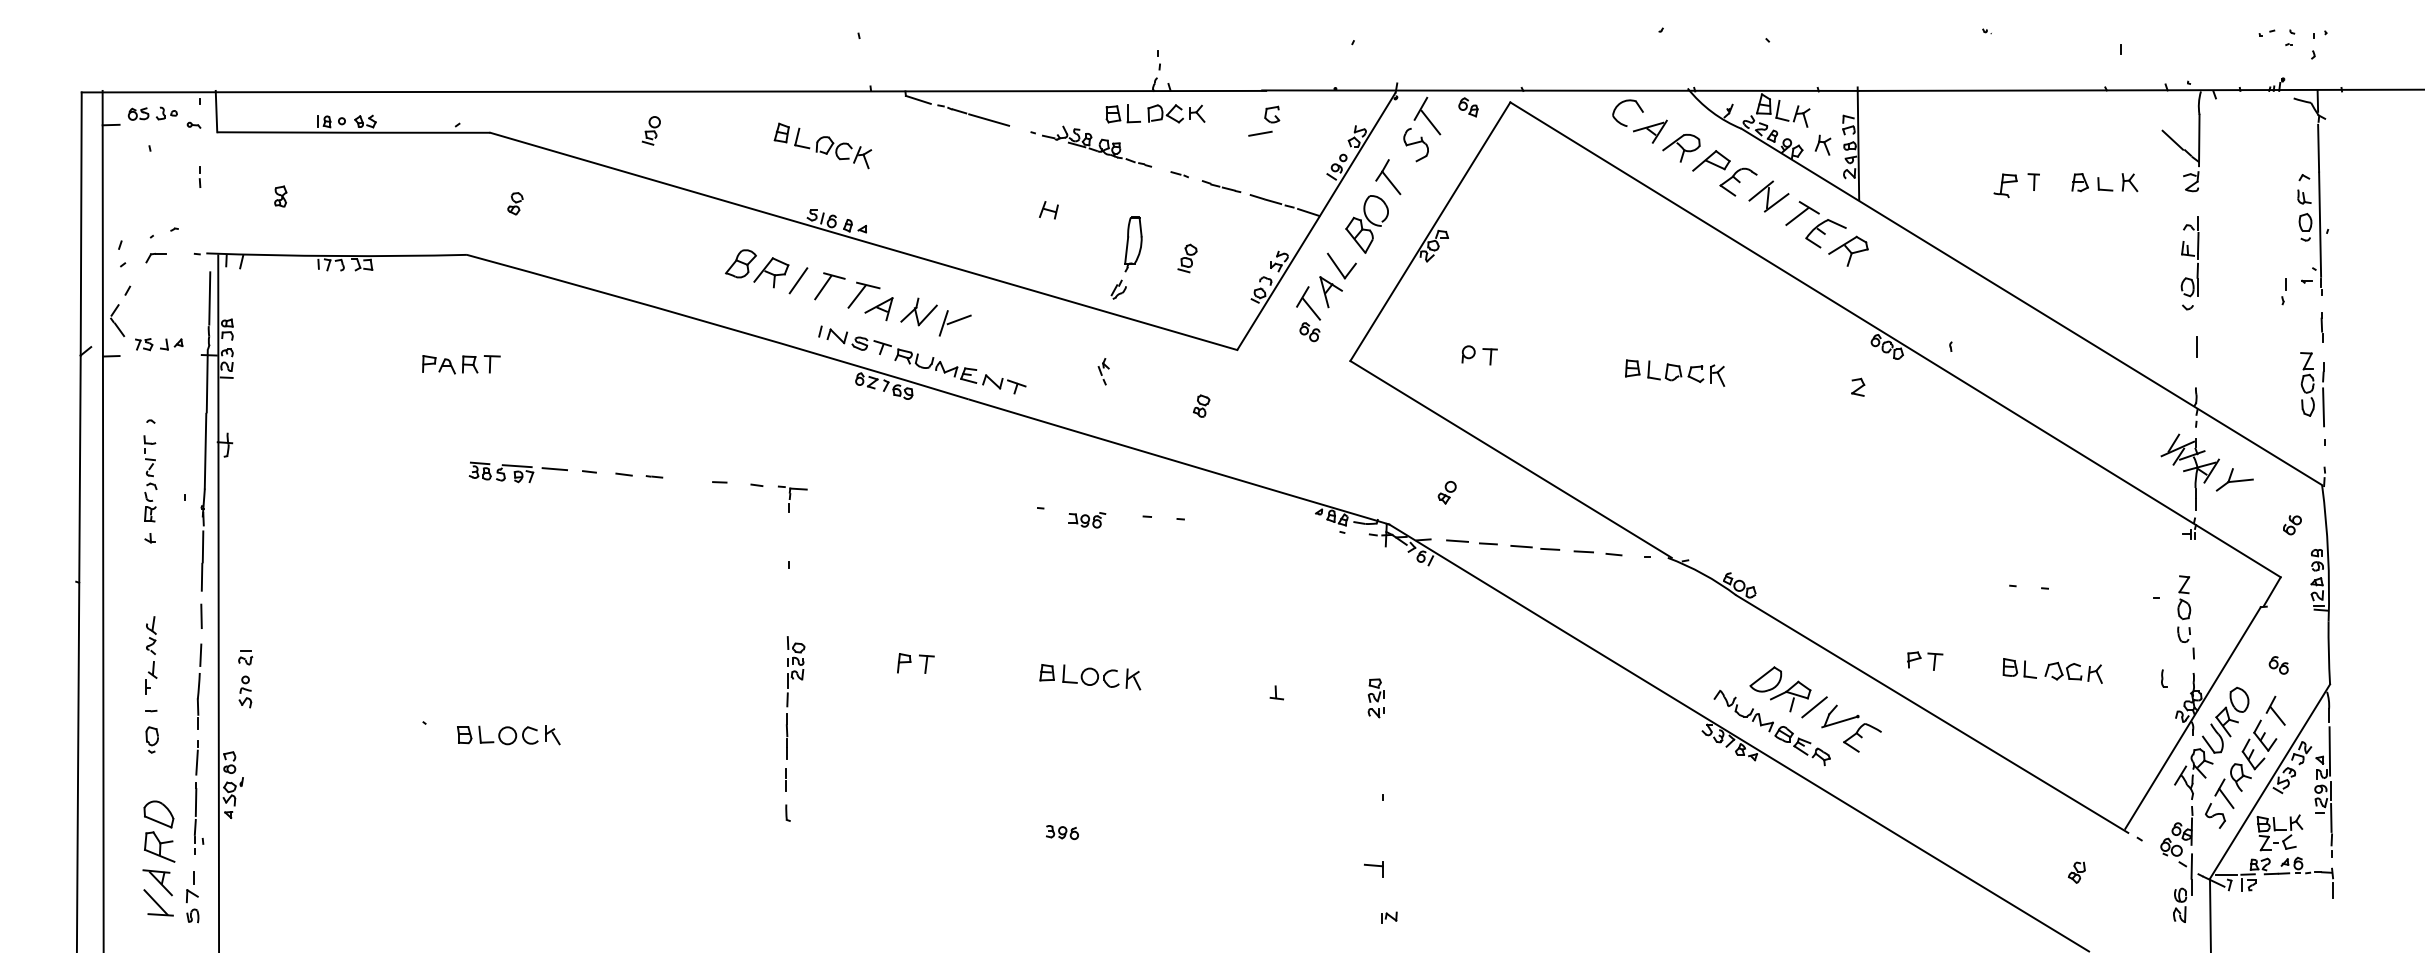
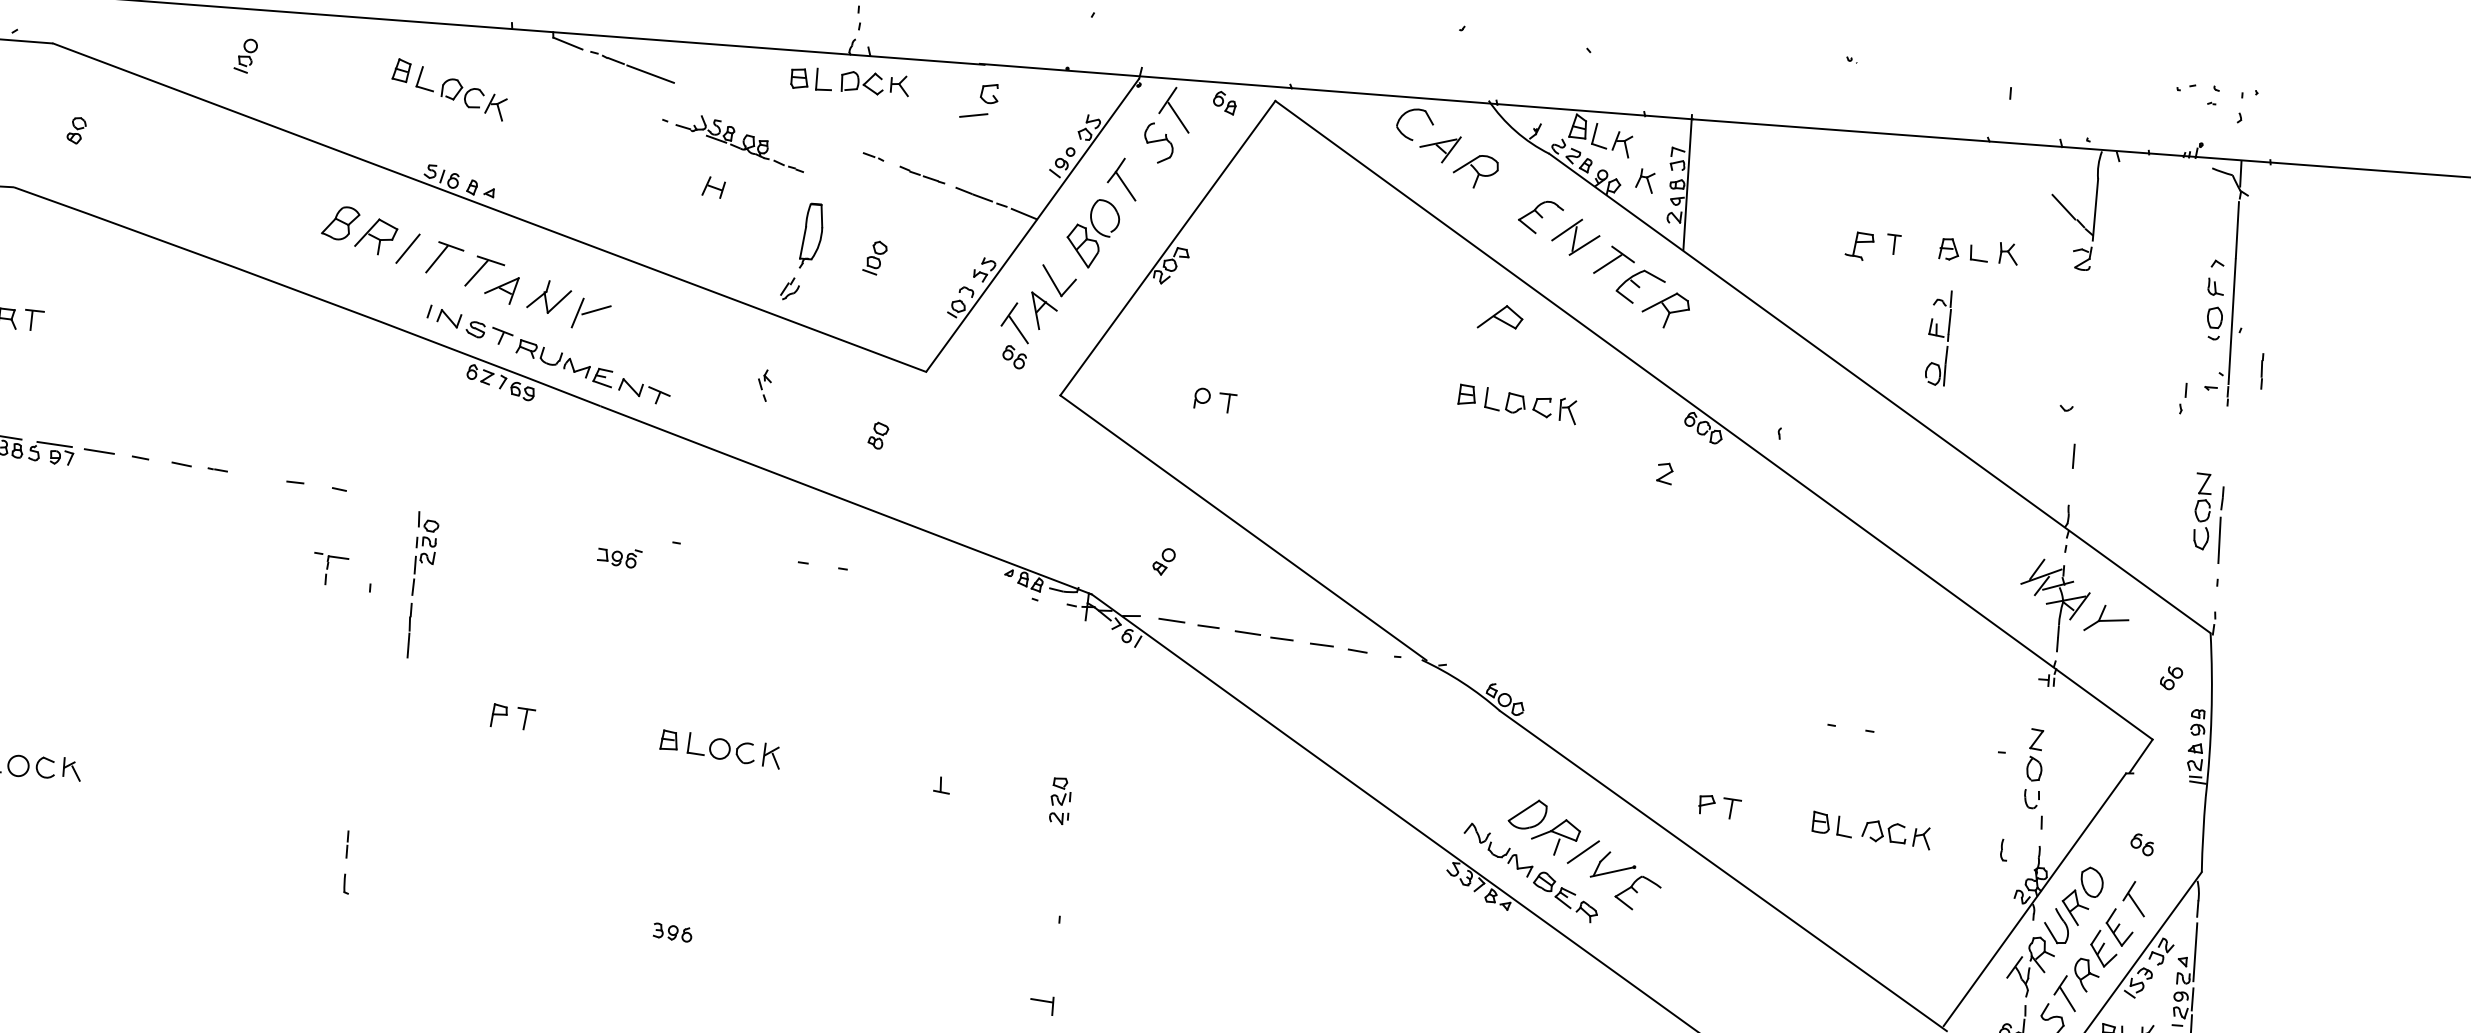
part: (1091, 146) -> (733, 142), moved
part: (1711, 160) -> (1500, 316), moved
part: (2189, 256) -> (1938, 337), moved
line: (2321, 327) -> (2261, 371), moved
part: (1675, 372) -> (1518, 403), moved
part: (792, 498) -> (330, 568), moved
part: (1087, 520) -> (619, 558), moved
part: (788, 697) -> (414, 584), moved

